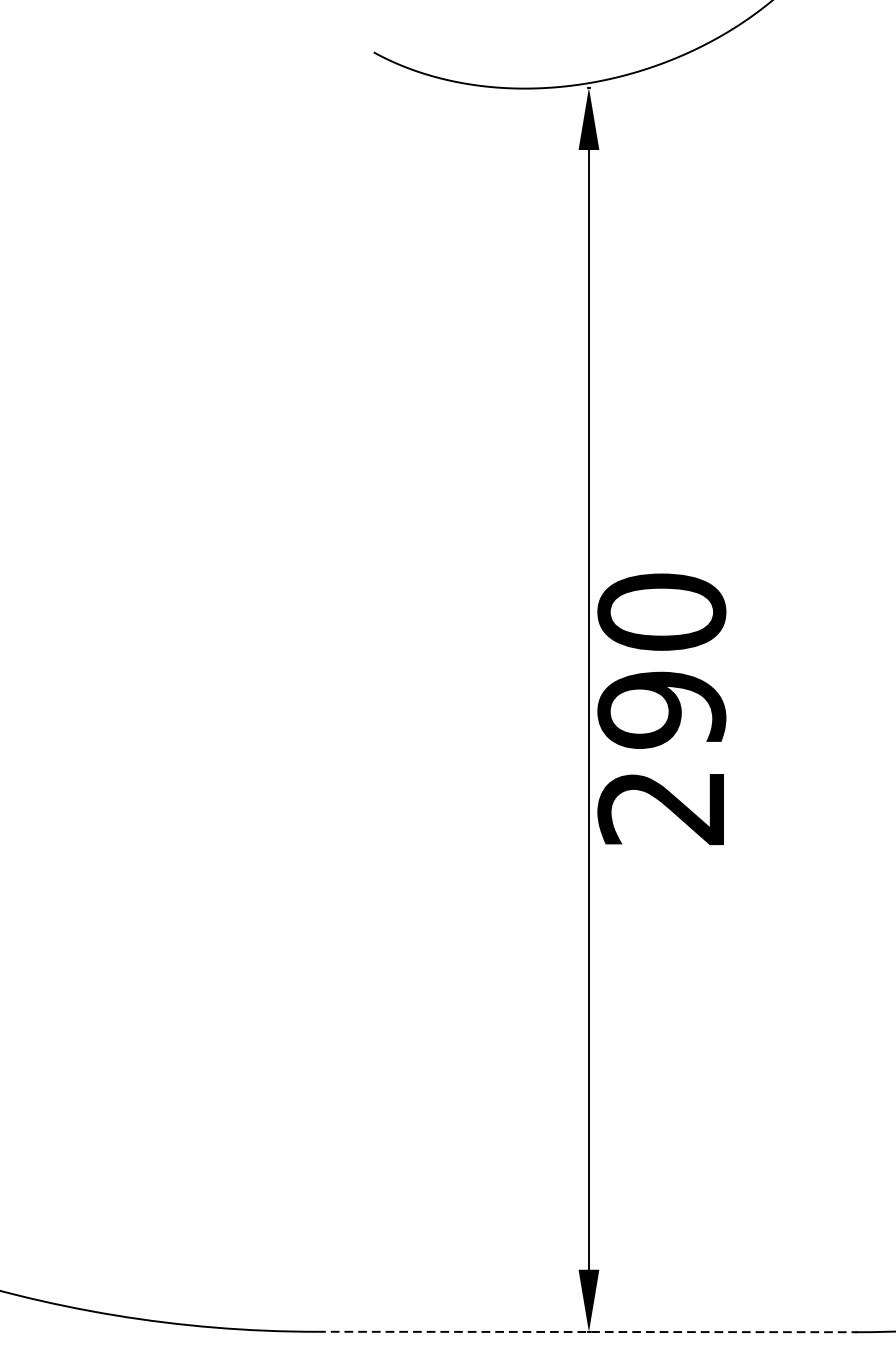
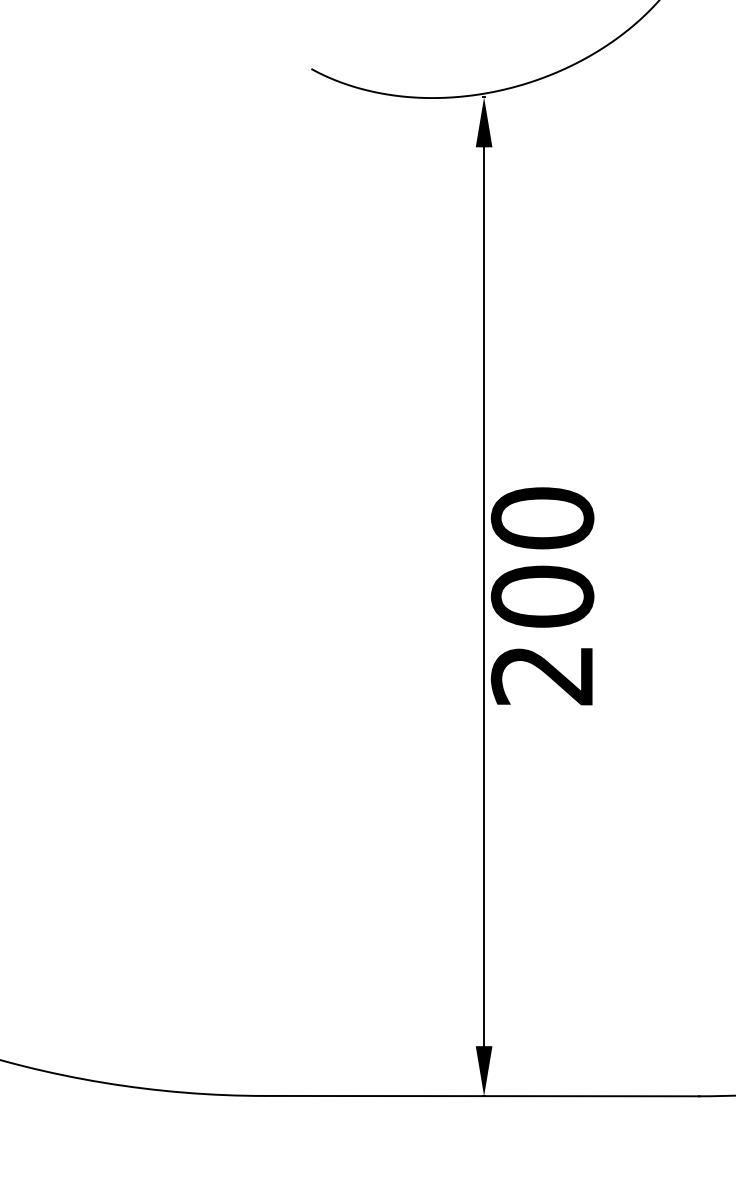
text: (661, 709) -> (542, 596), 290 -> 200
line: (586, 1332) -> (482, 1096), dashed -> solid

